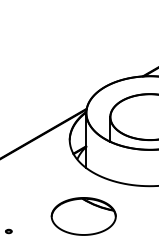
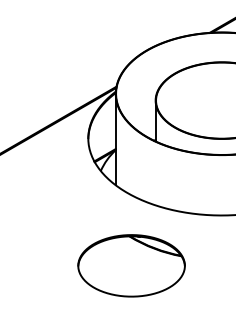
part: (83, 216) -> (131, 265), moved

